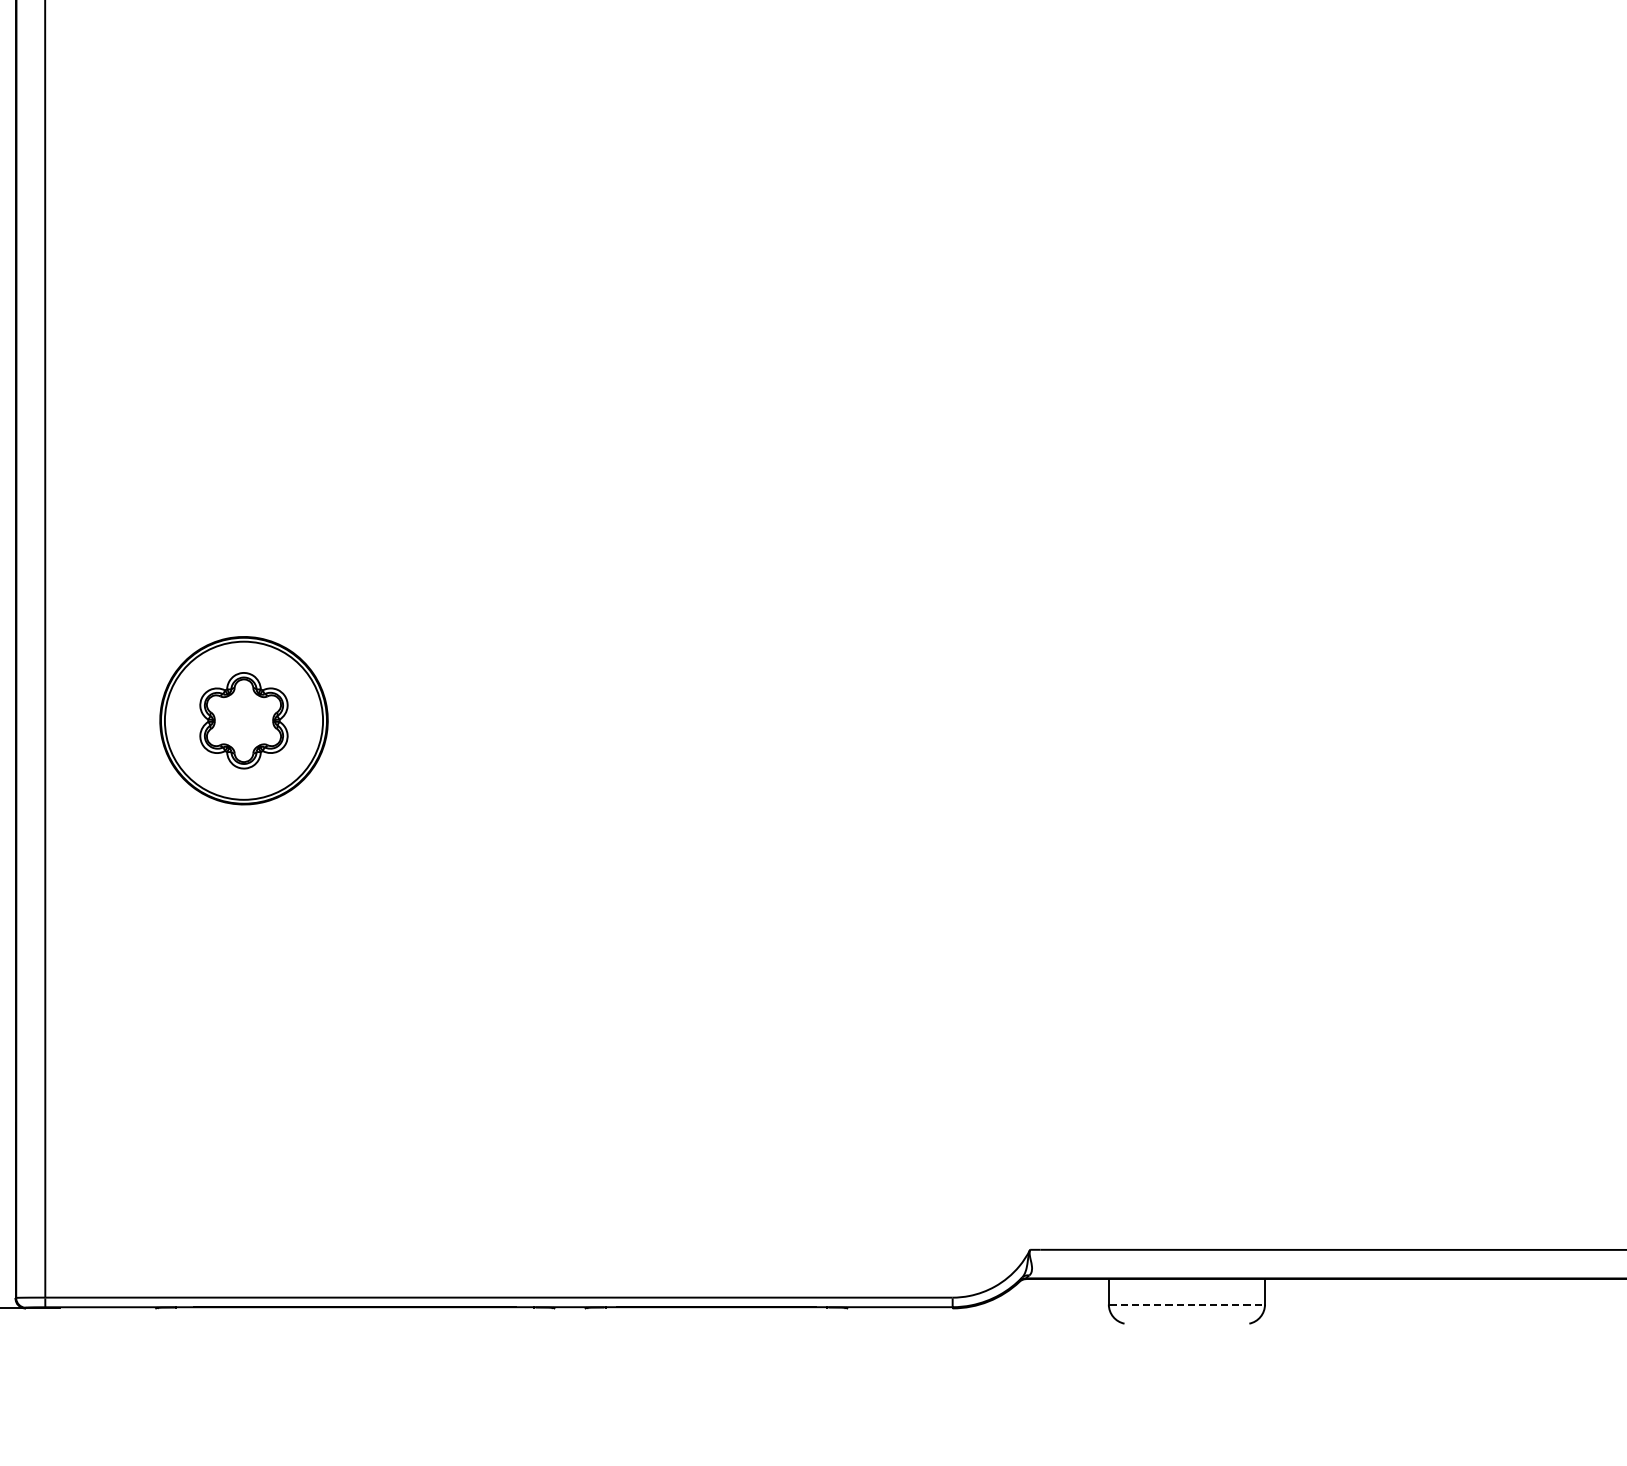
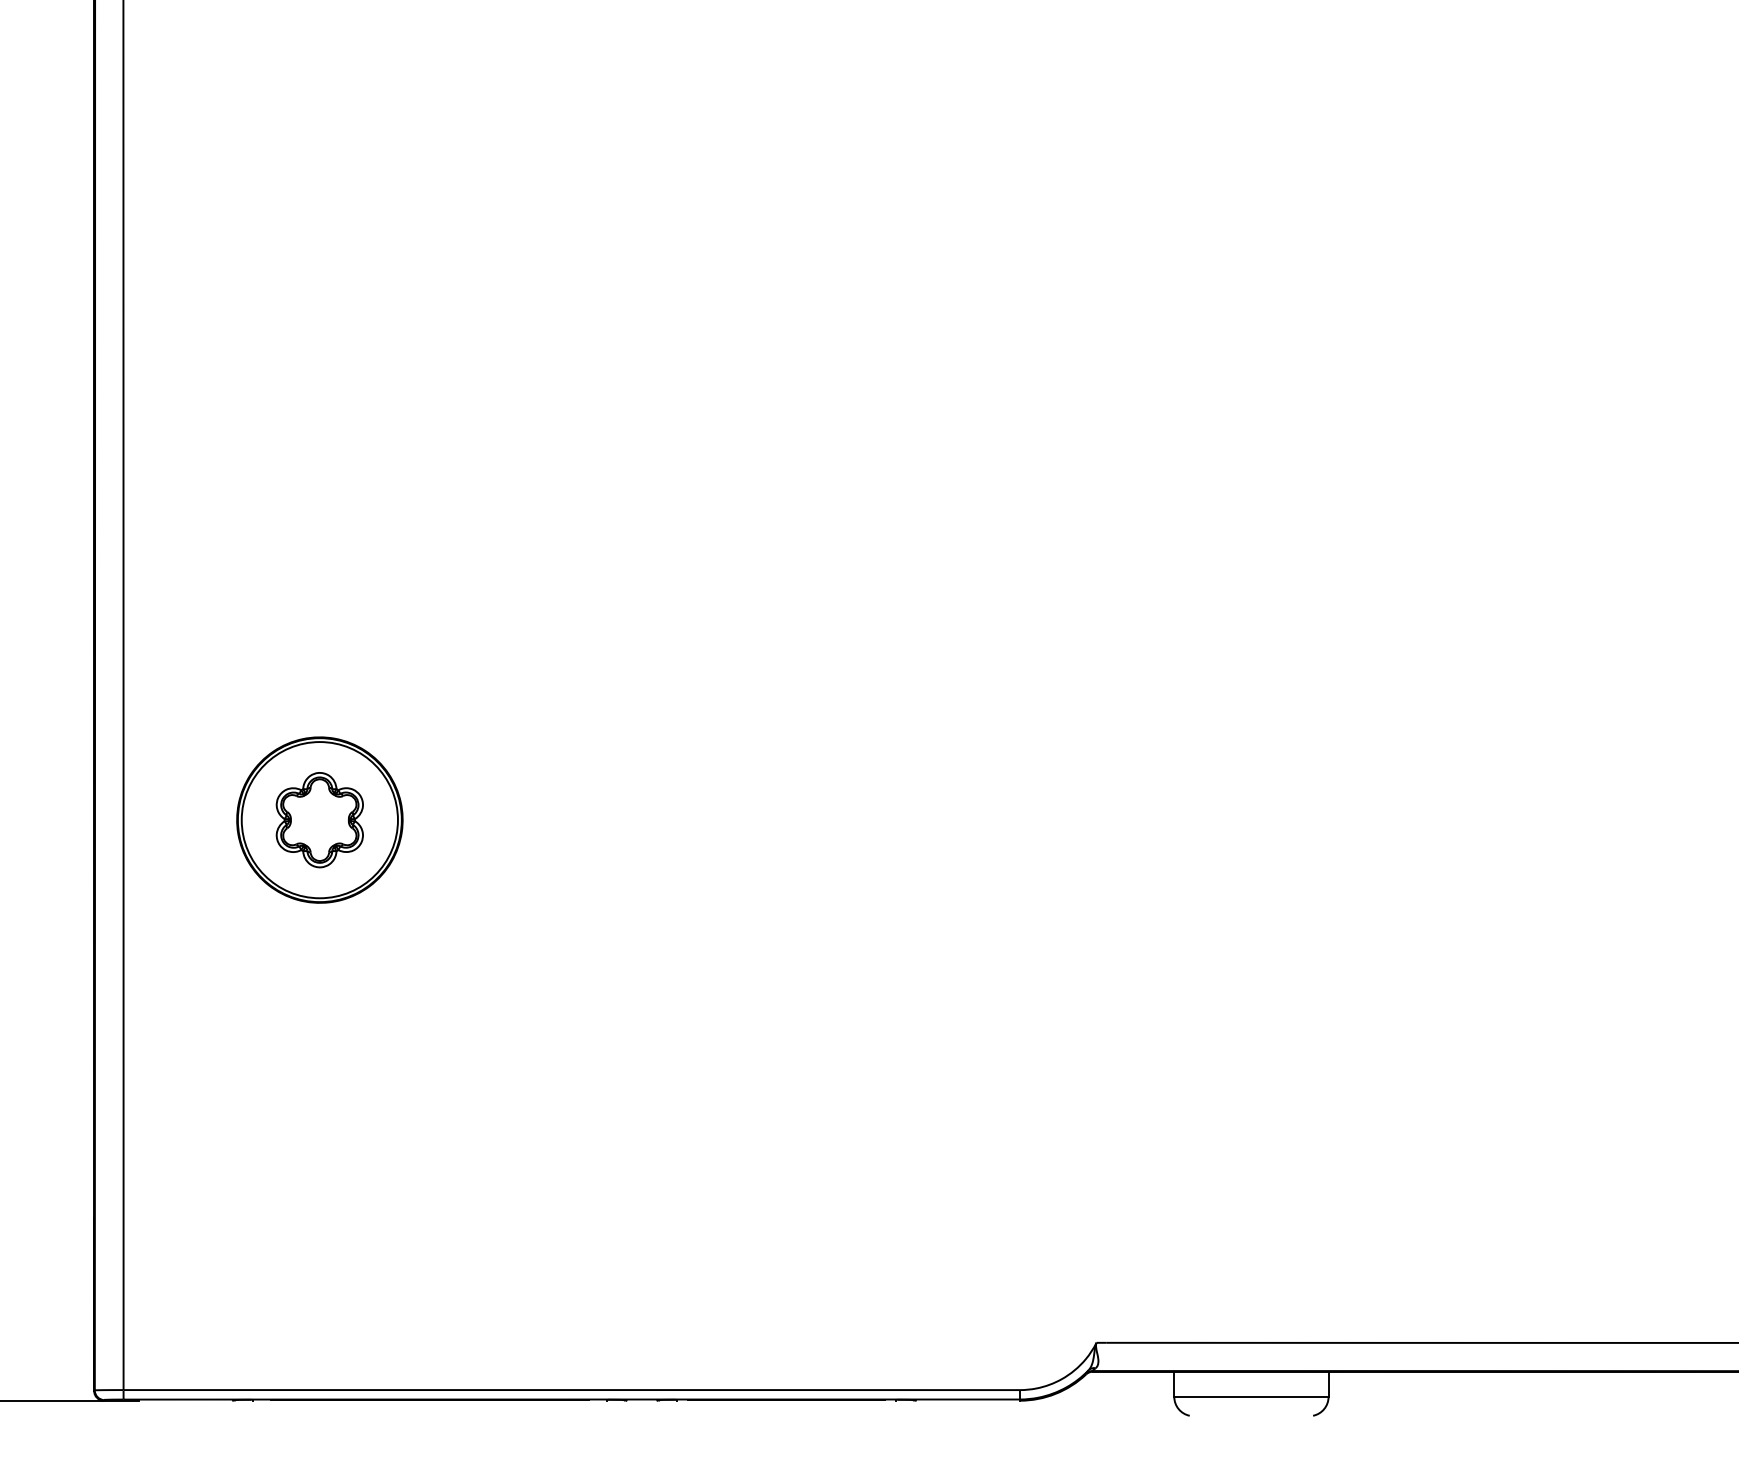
line: (1186, 1304) -> (1251, 1396), dashed -> solid

